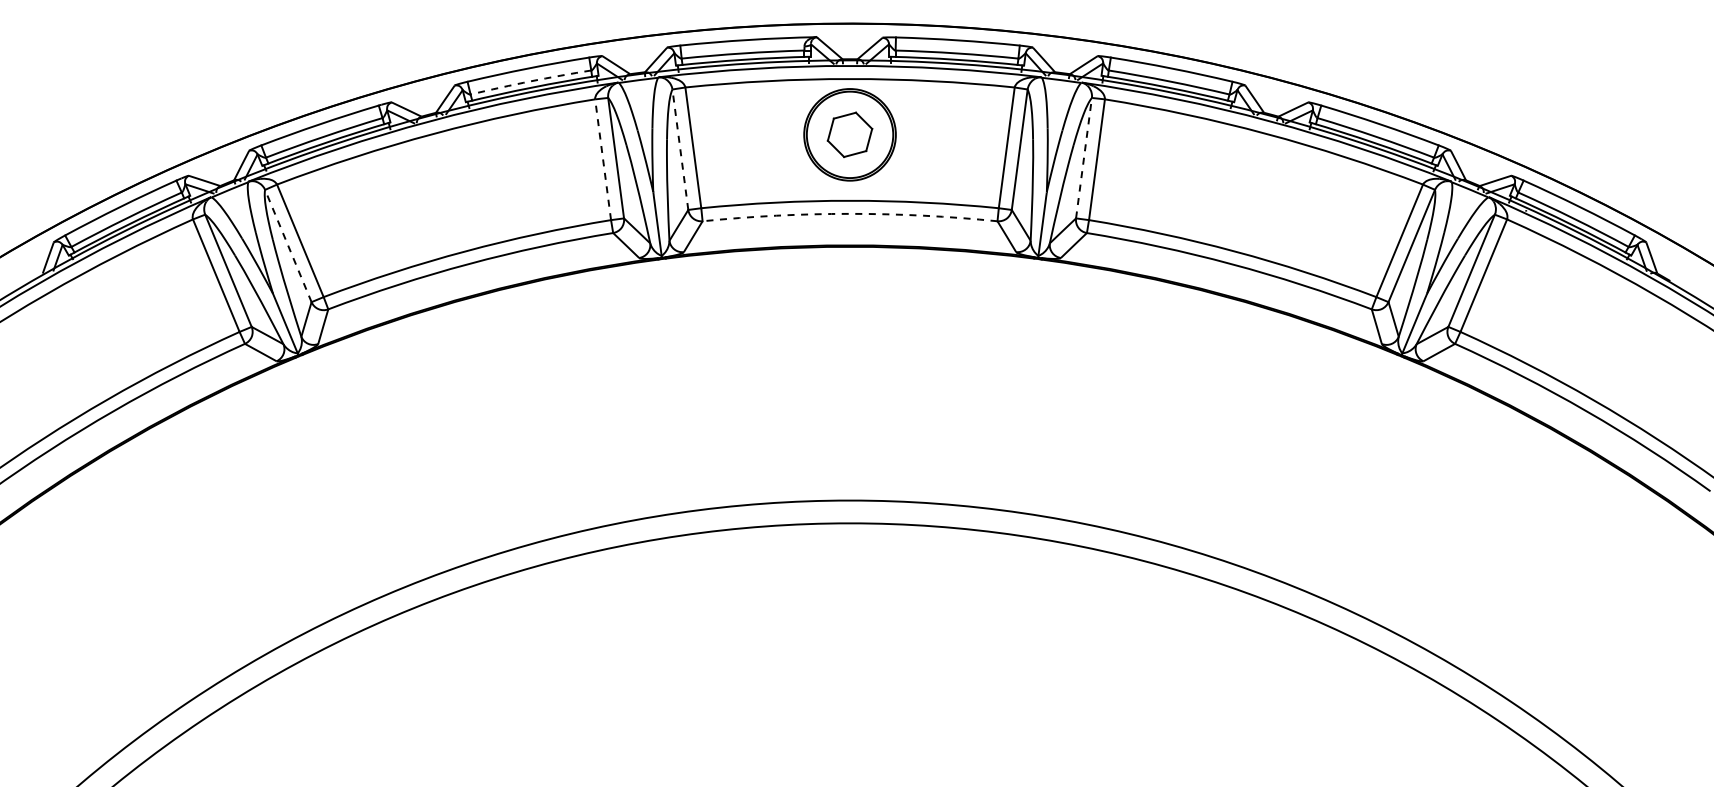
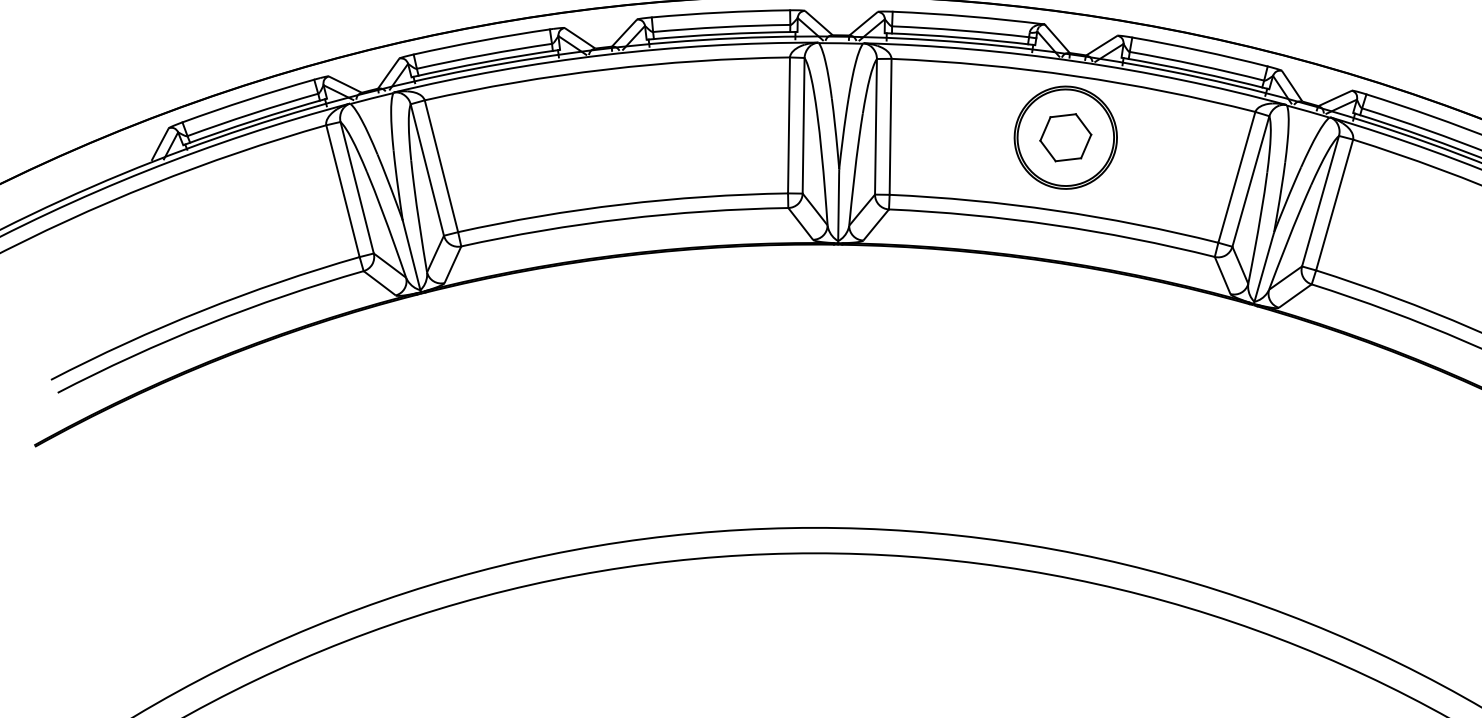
arc: (530, 81) -> (721, 27), dashed -> solid
line: (680, 149) -> (876, 126), dashed -> solid
line: (1083, 158) -> (1319, 201), dashed -> solid
line: (603, 159) -> (789, 125), dashed -> solid
arc: (850, 213) -> (1053, 224), dashed -> solid
line: (288, 246) -> (427, 170), dashed -> solid

